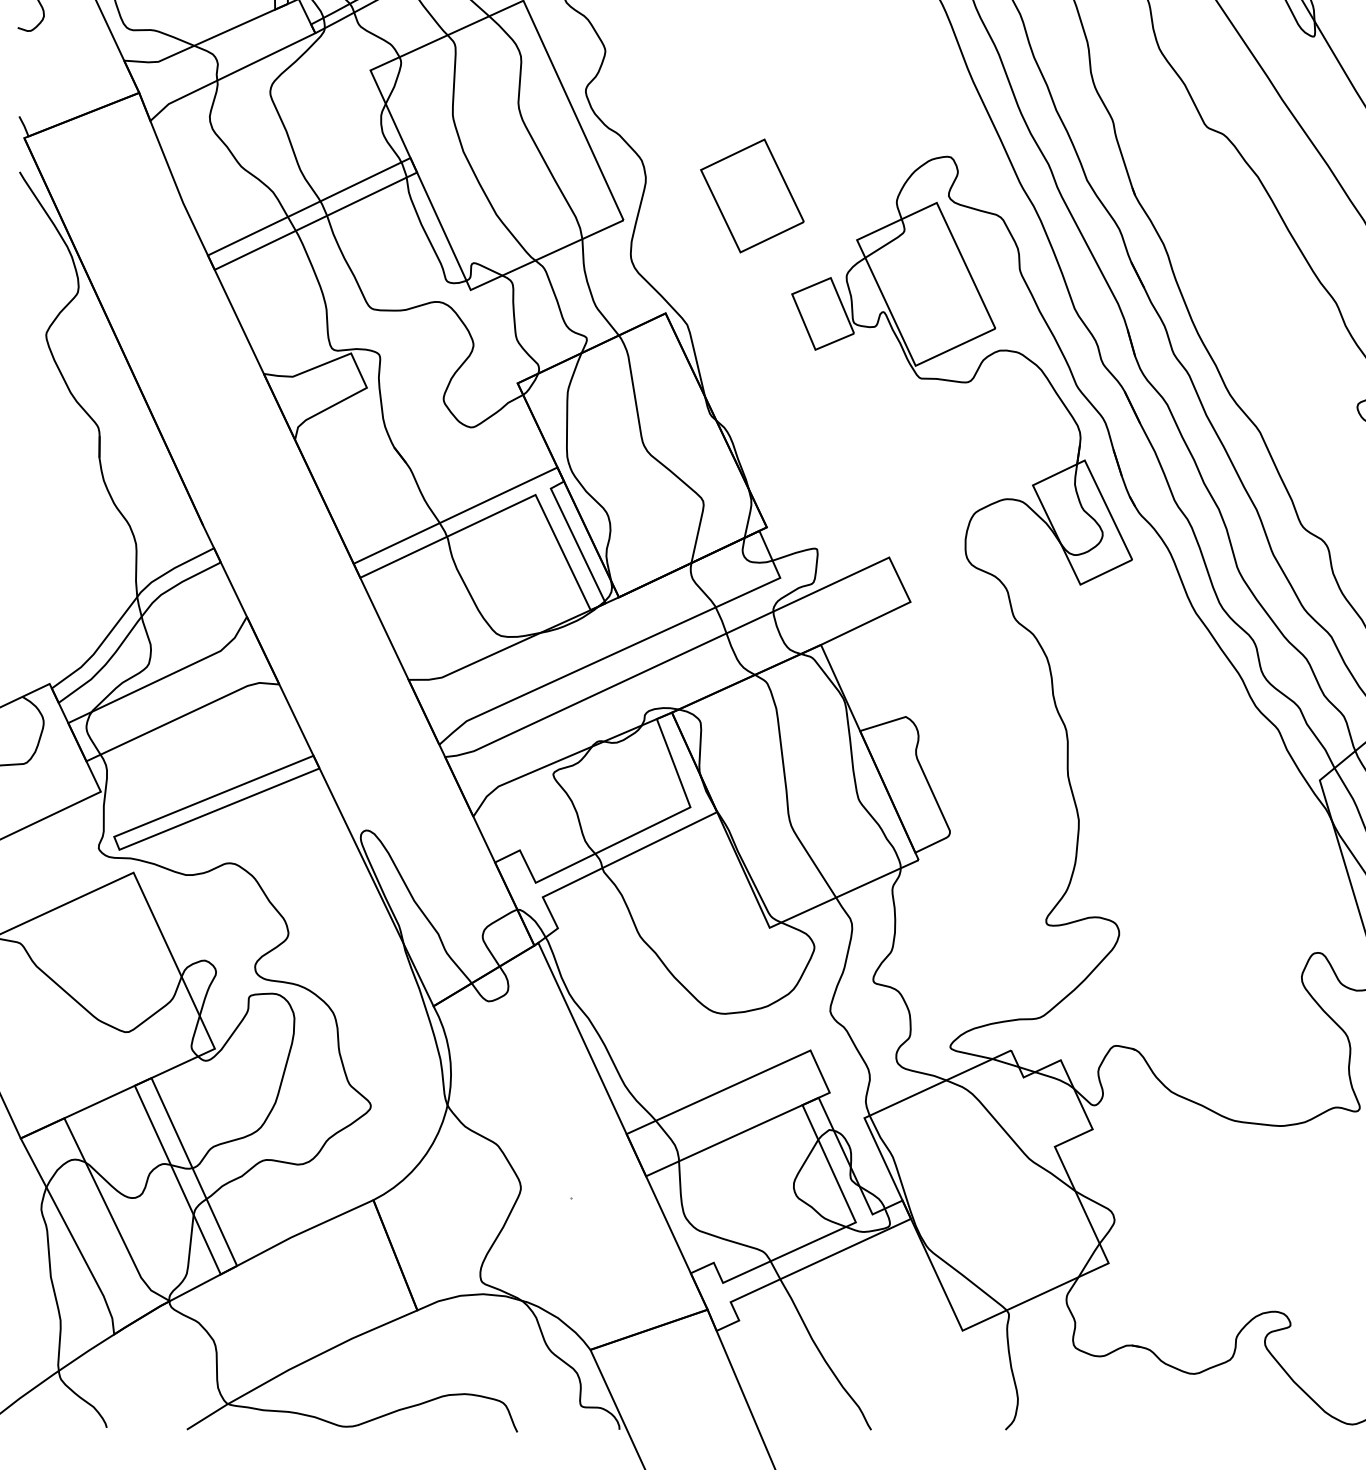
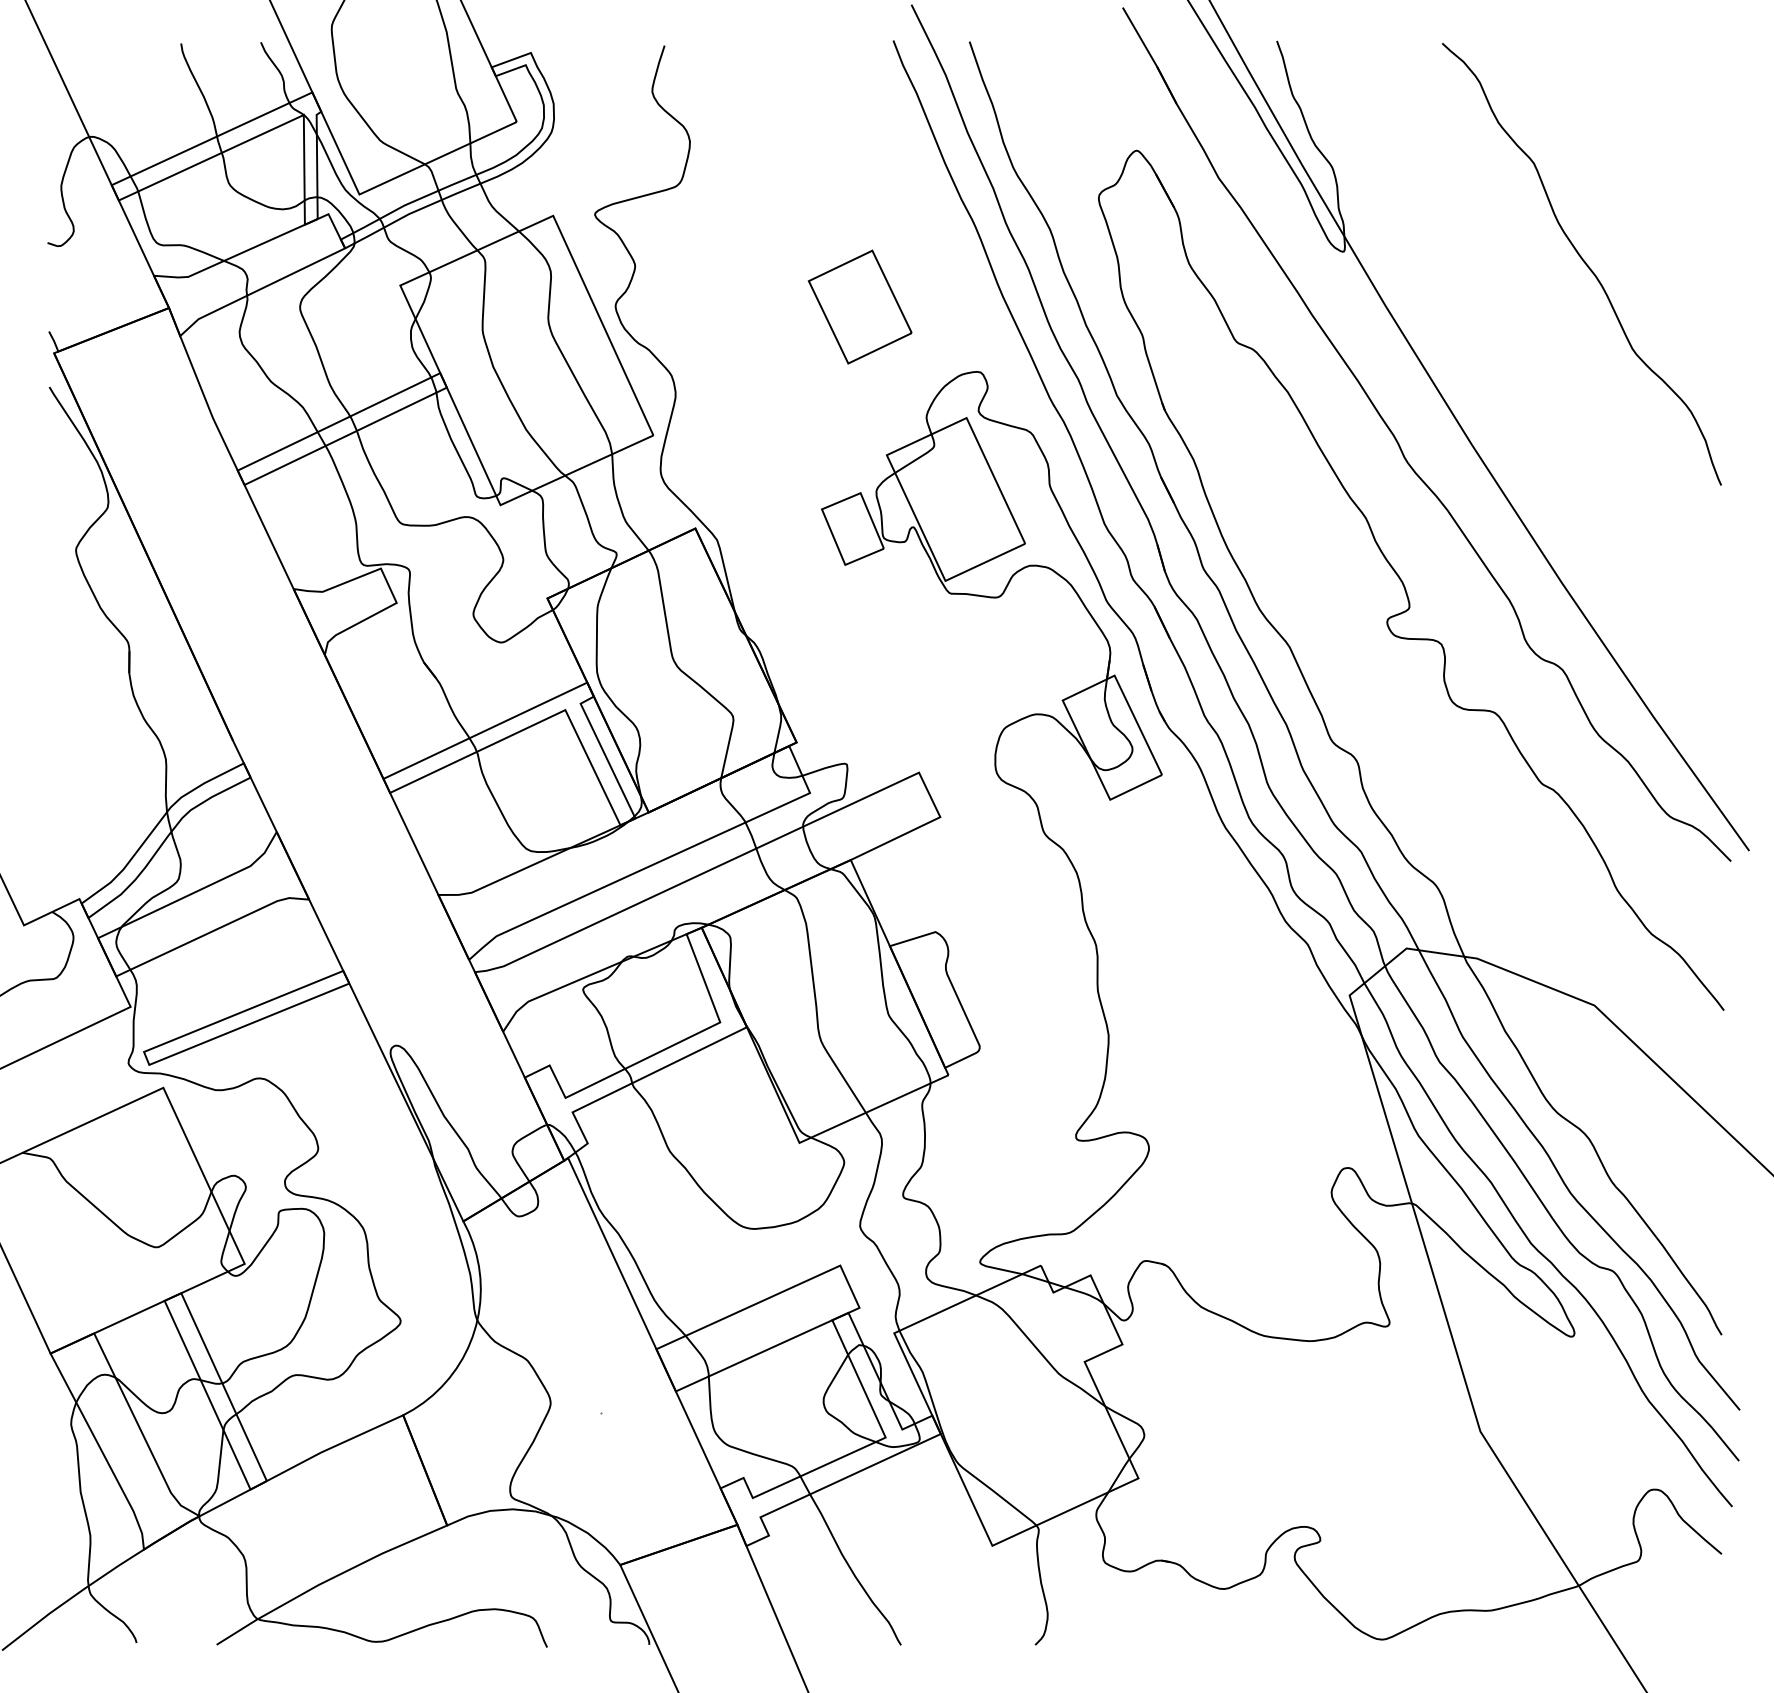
part: (751, 195) -> (859, 306), moved

